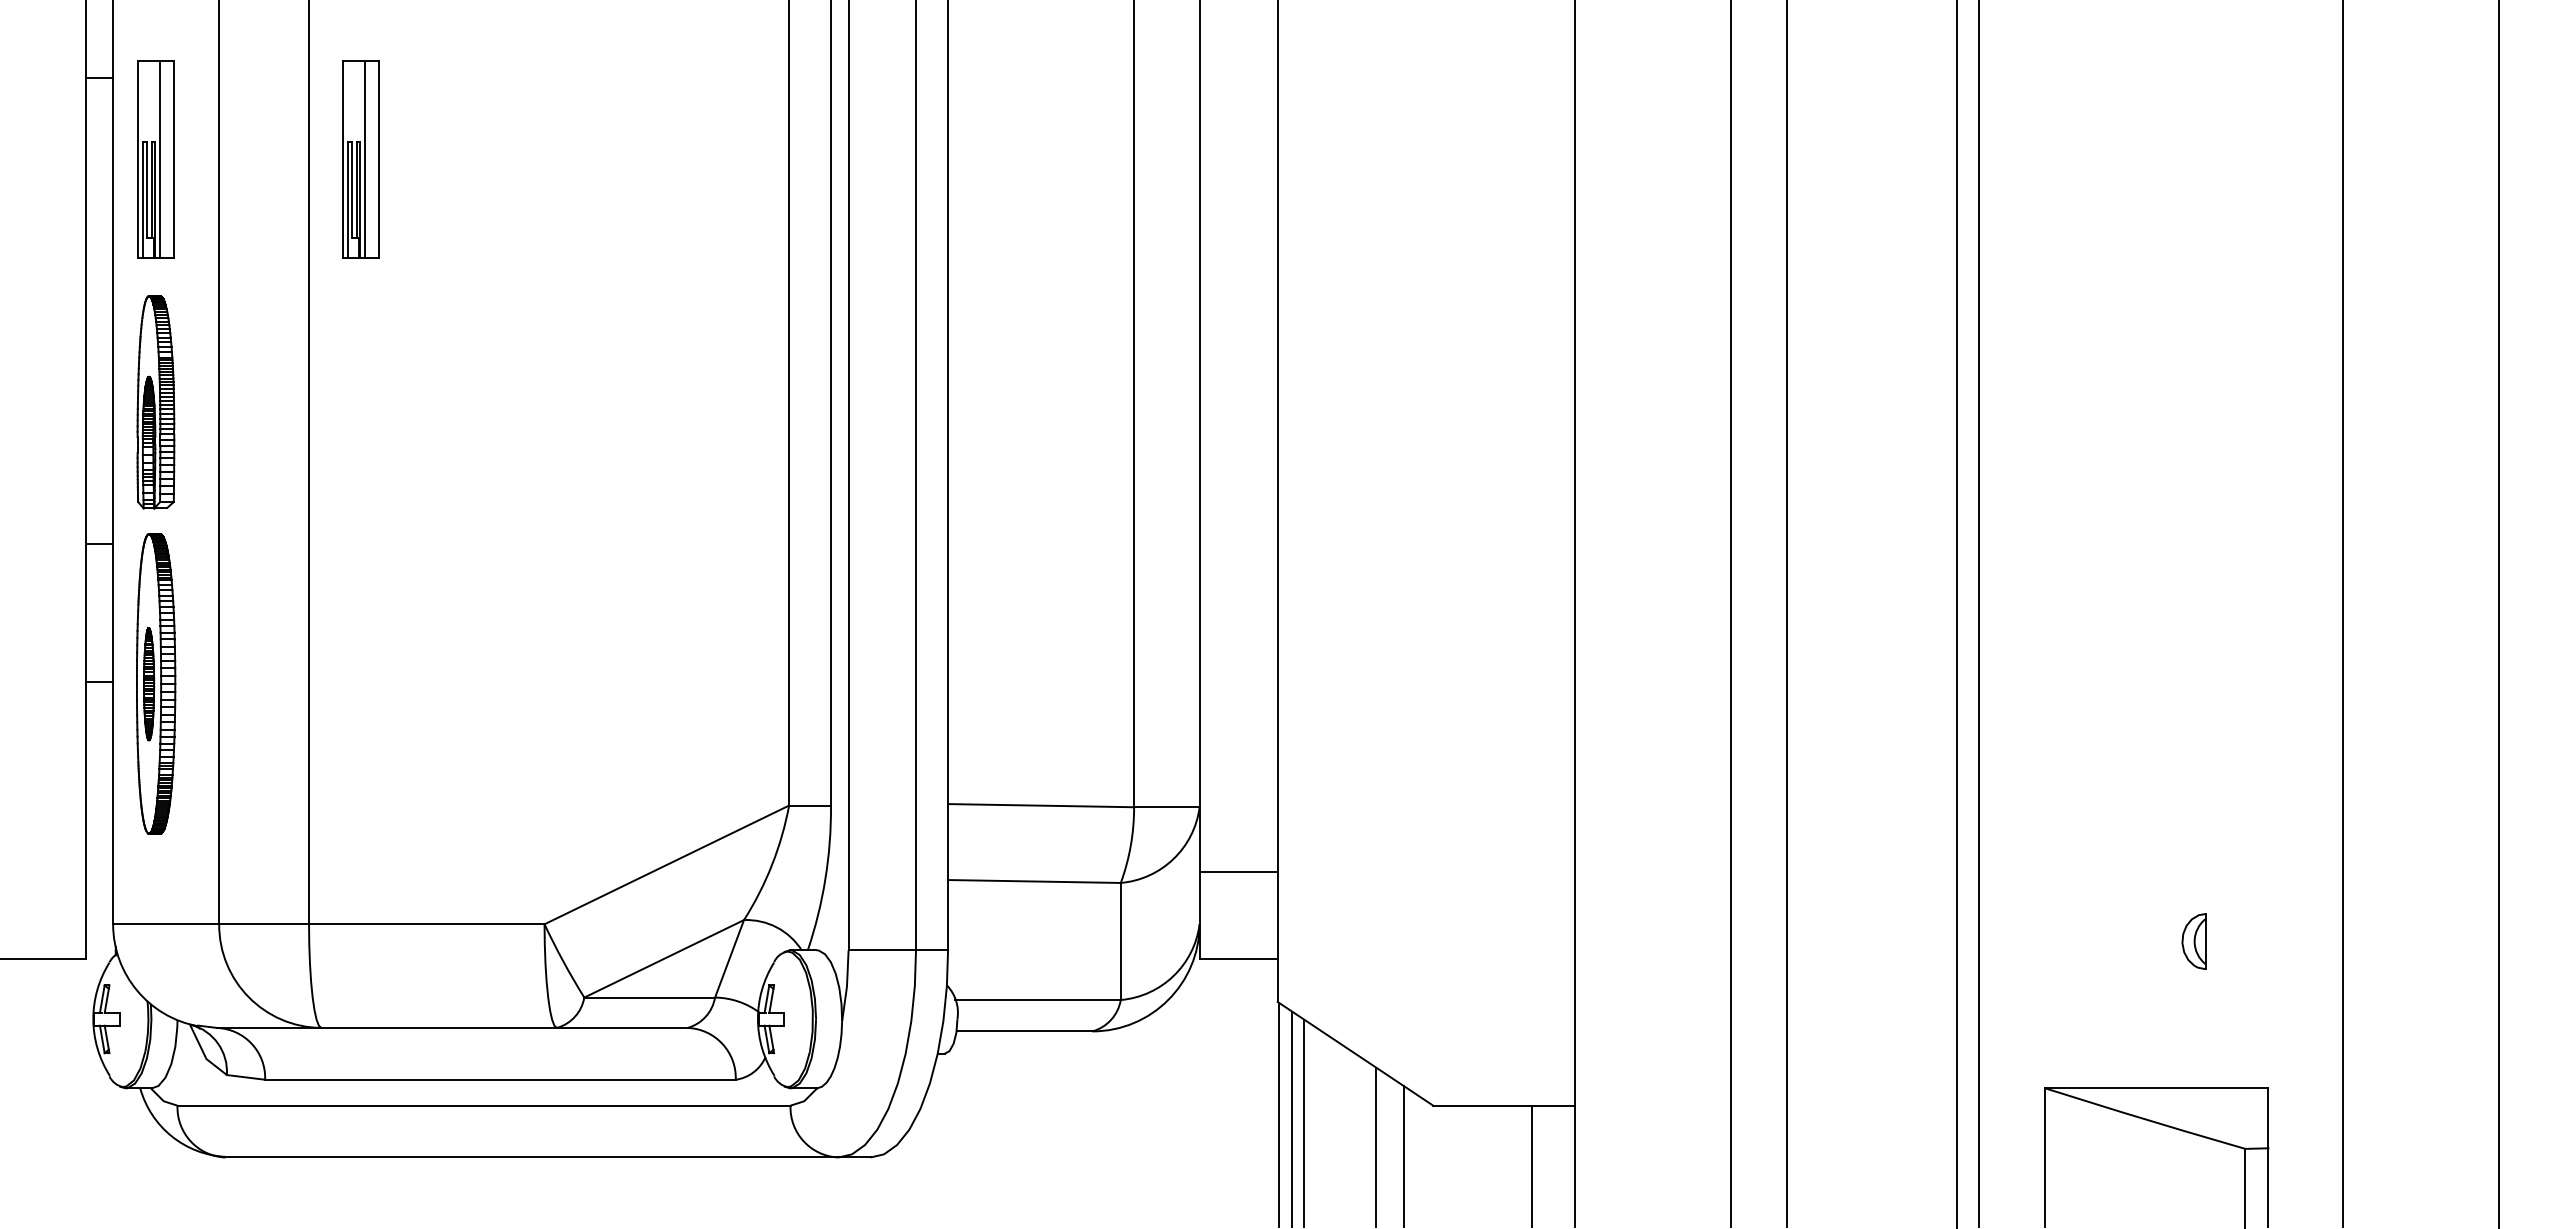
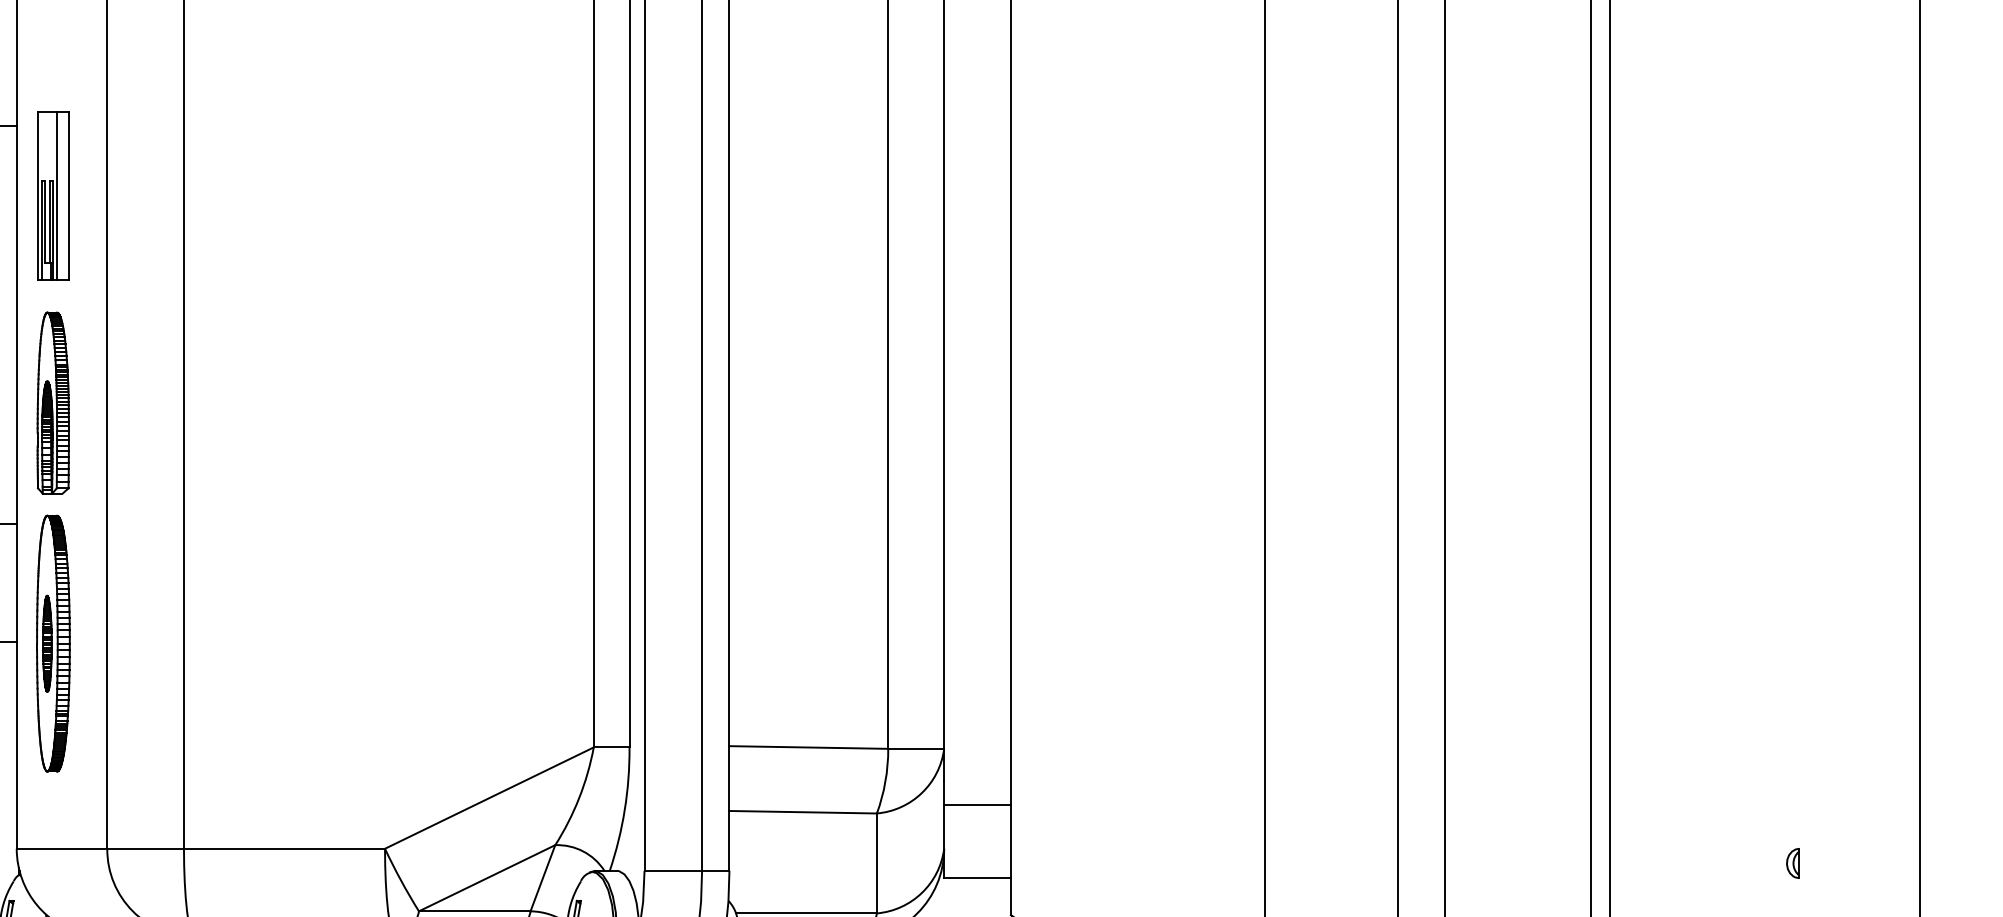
part: (360, 159) -> (227, 195), removed
part: (2194, 941) -> (1793, 863), size x0.62

